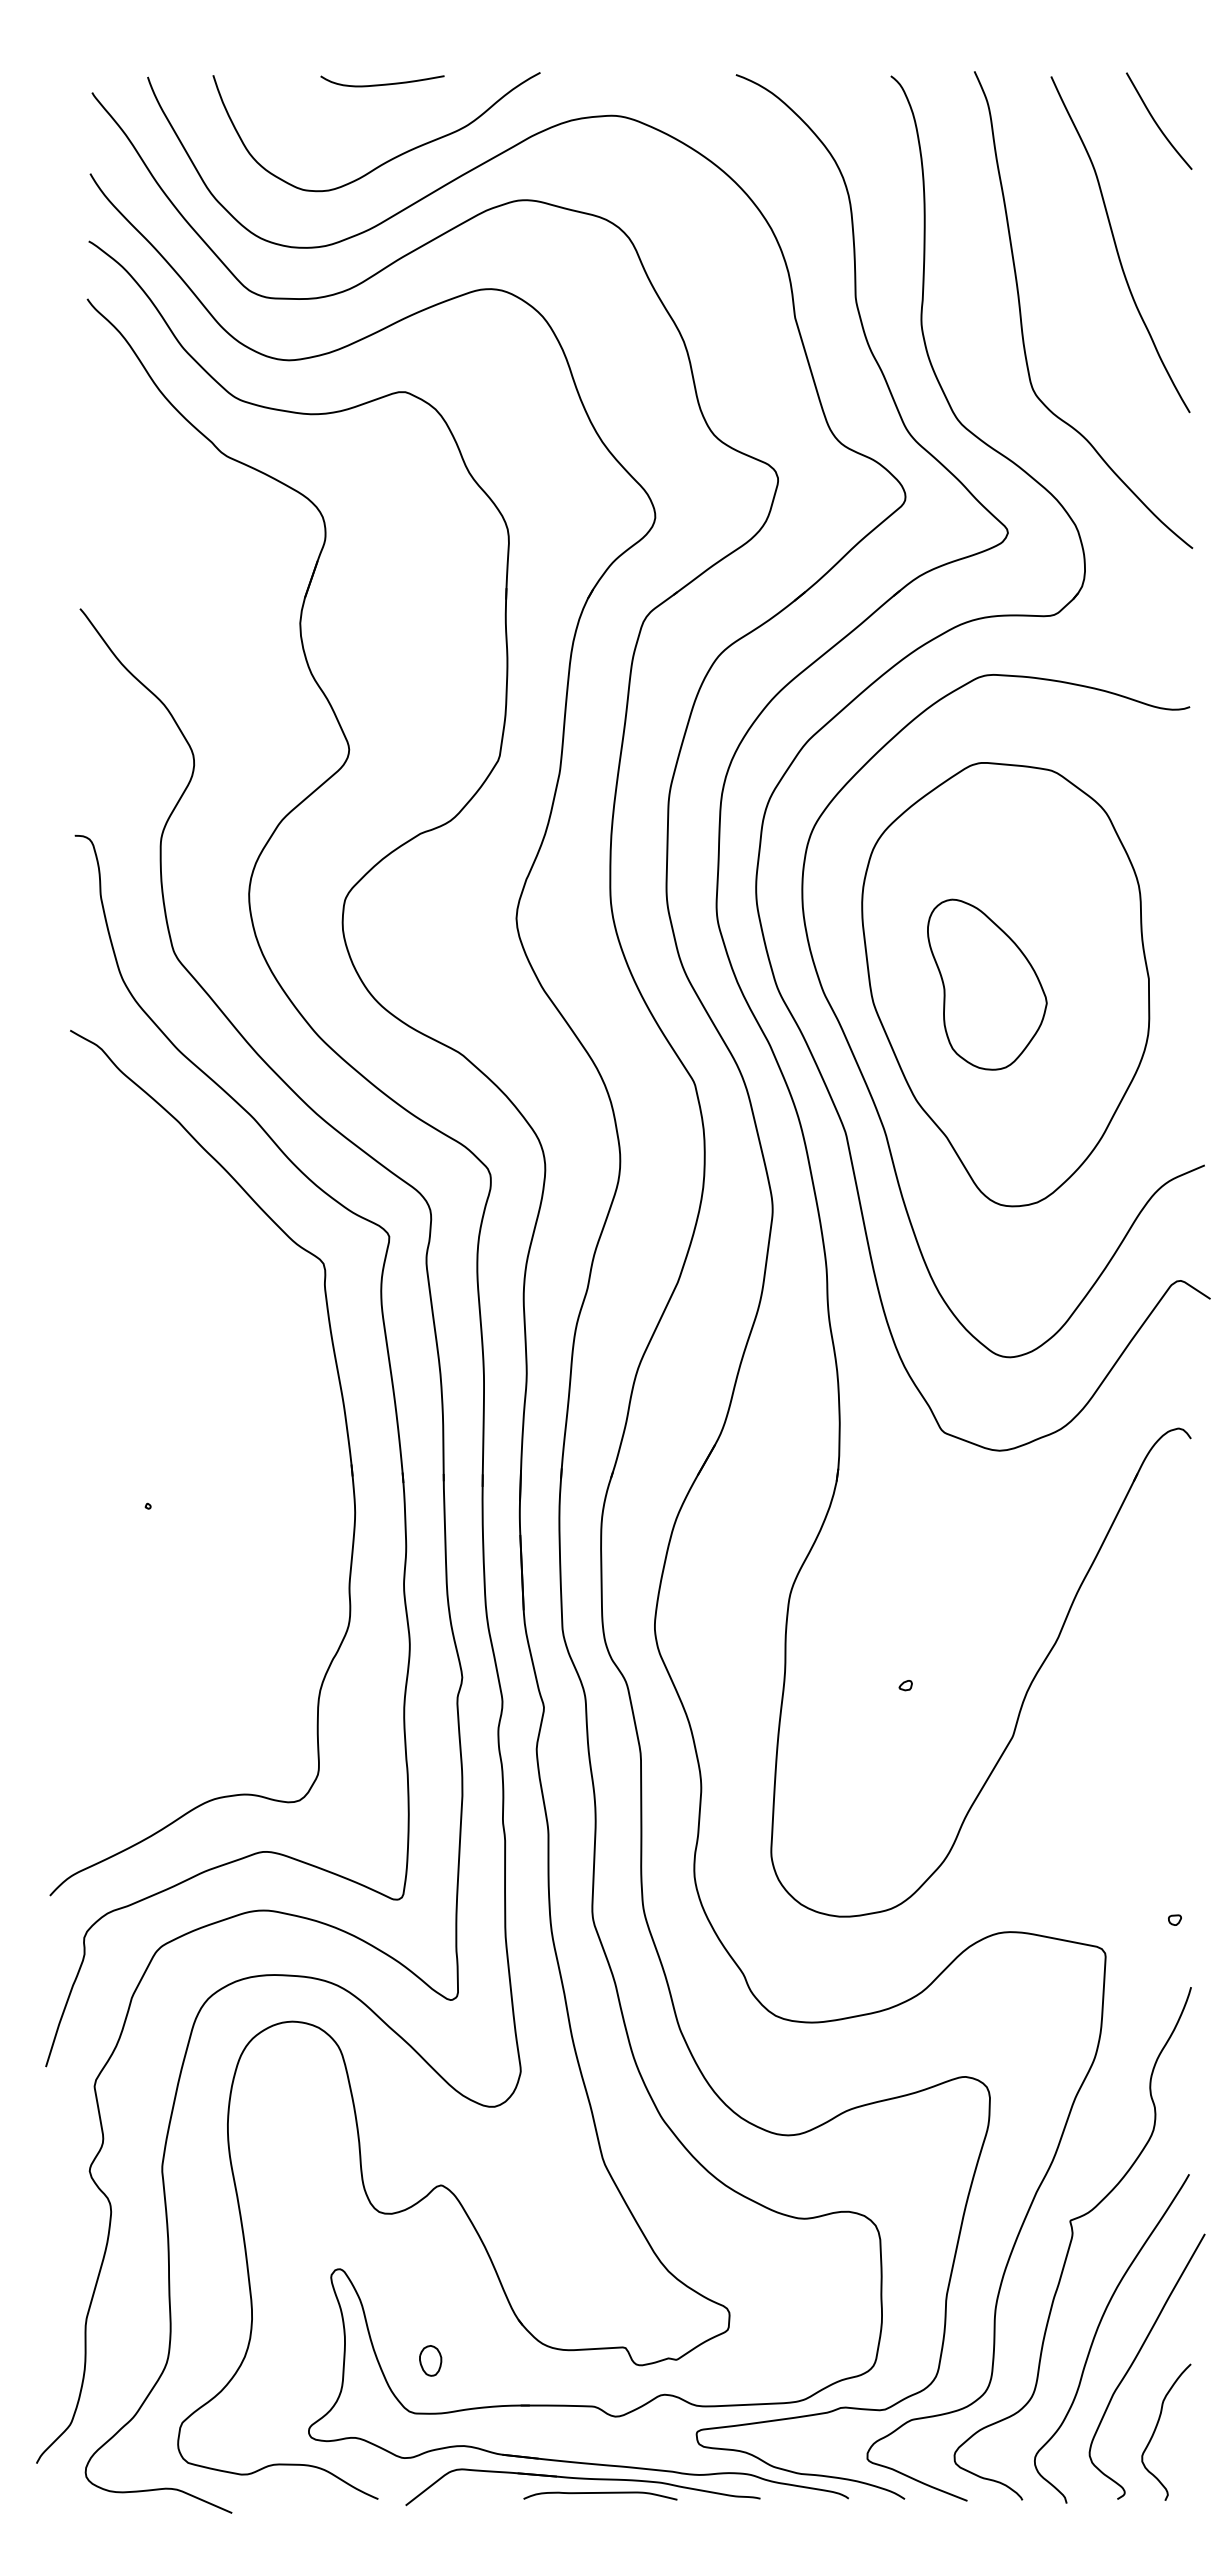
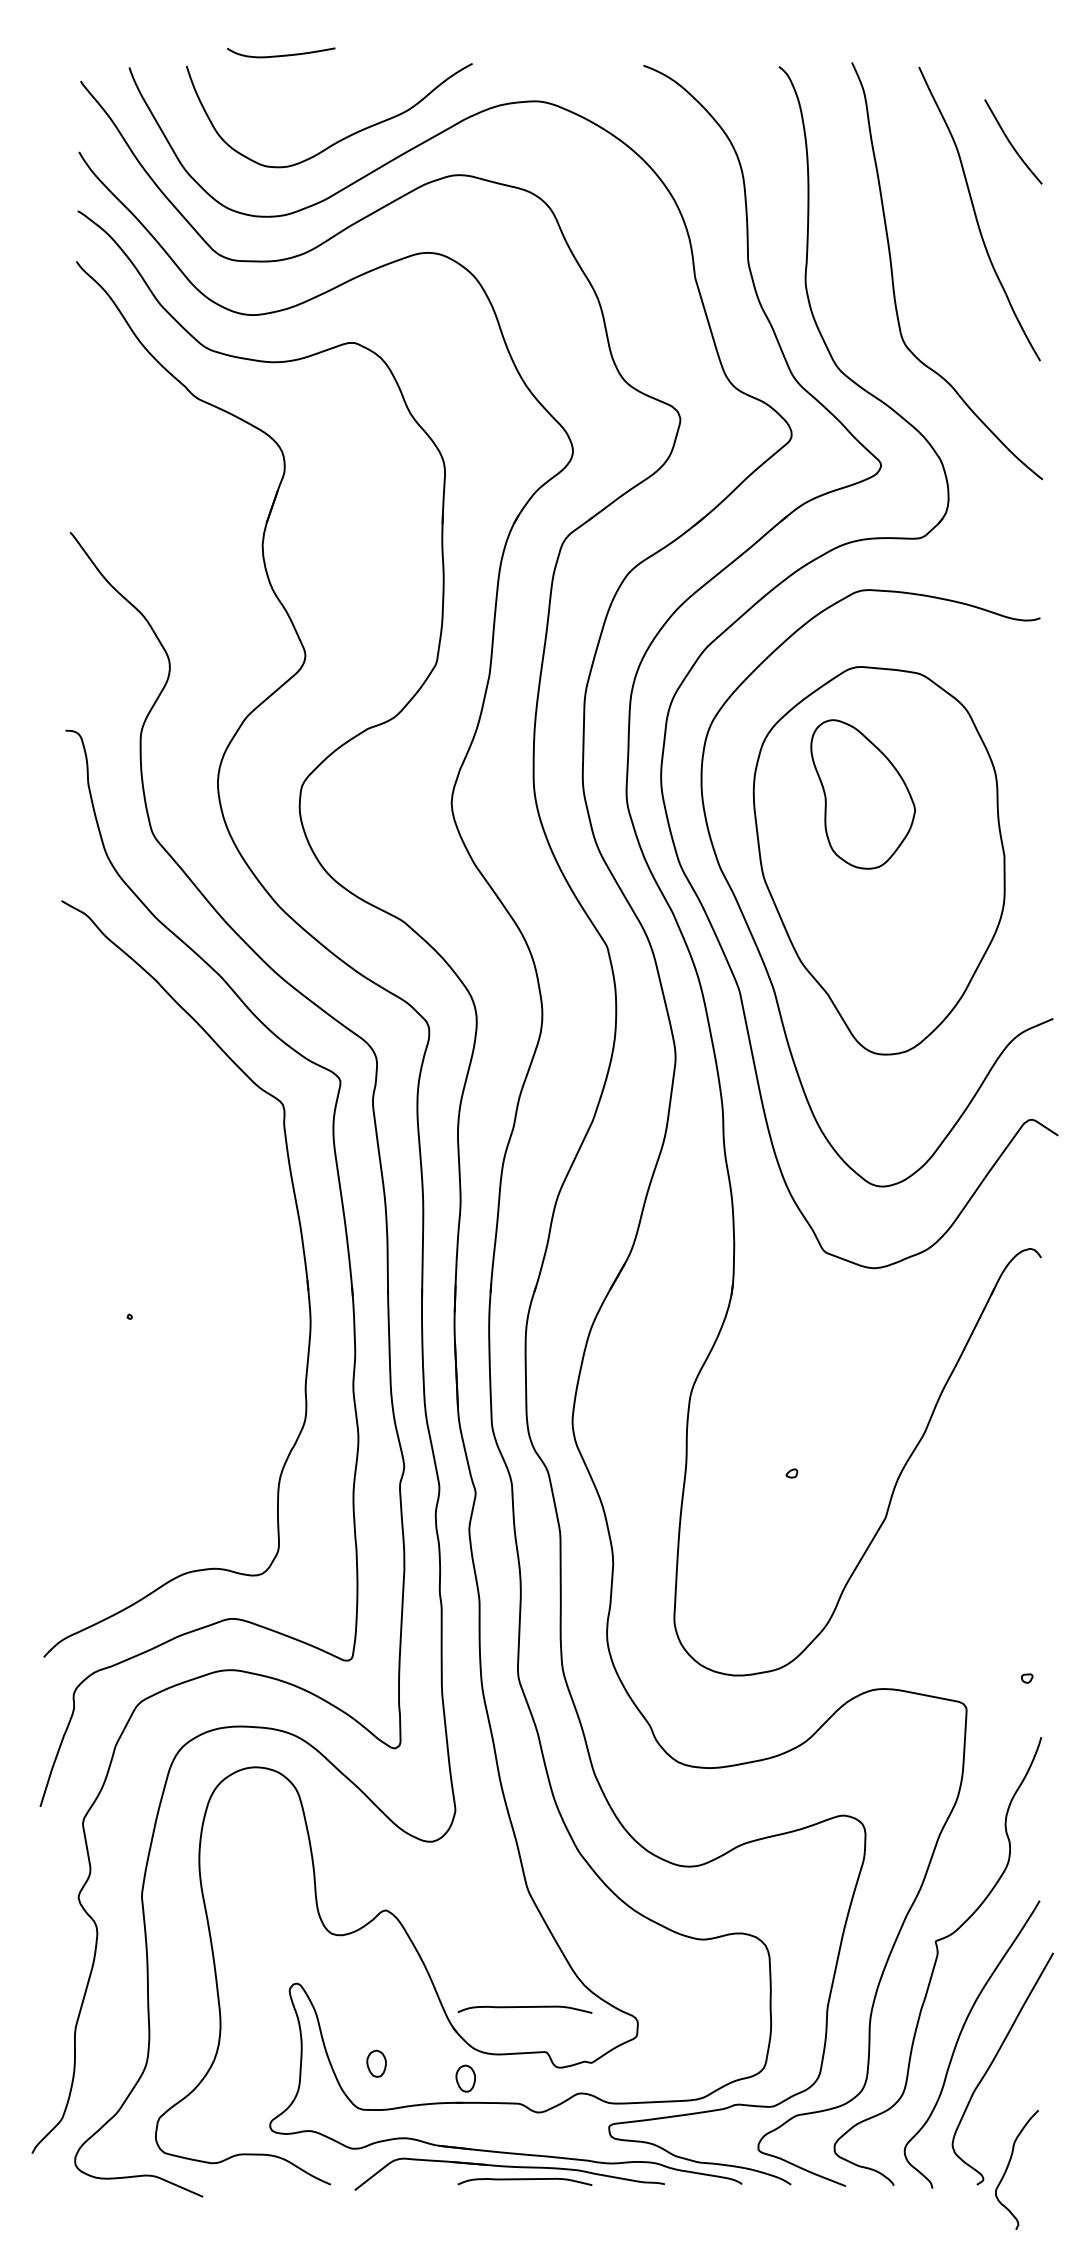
curve: (384, 83) -> (282, 54), moved
curve: (1156, 121) -> (1011, 142), moved
part: (987, 984) -> (863, 794), moved
curve: (600, 2296) -> (525, 2007), added
part: (532, 2377) -> (465, 2078), added
curve: (1156, 2429) -> (1008, 2167), moved

